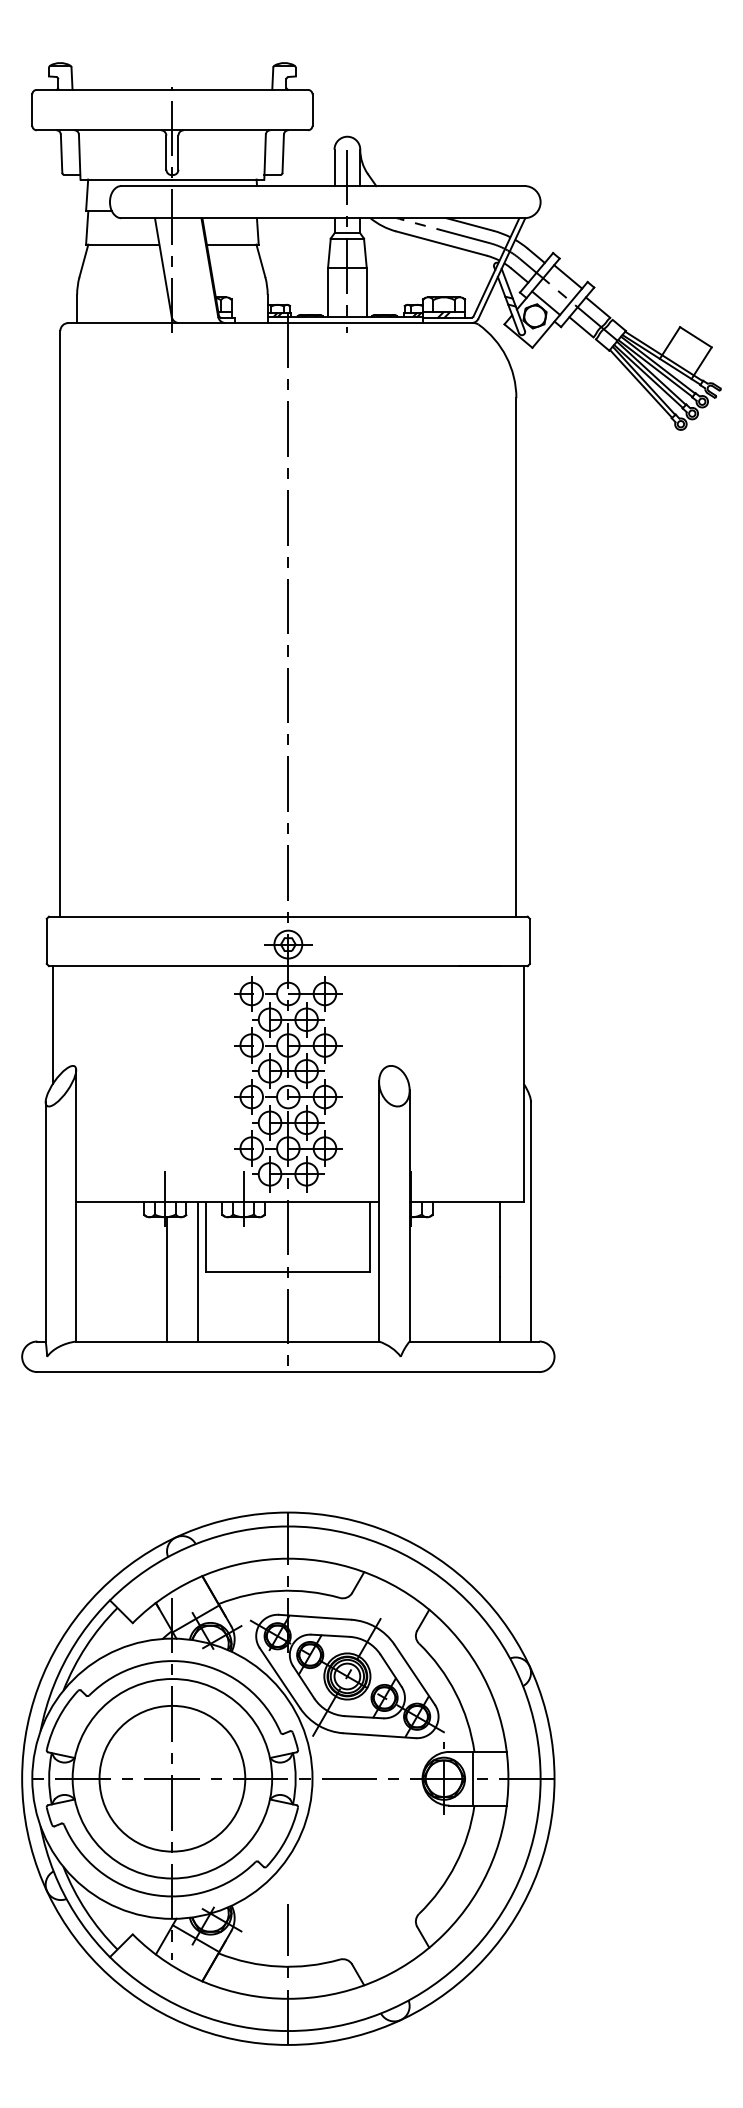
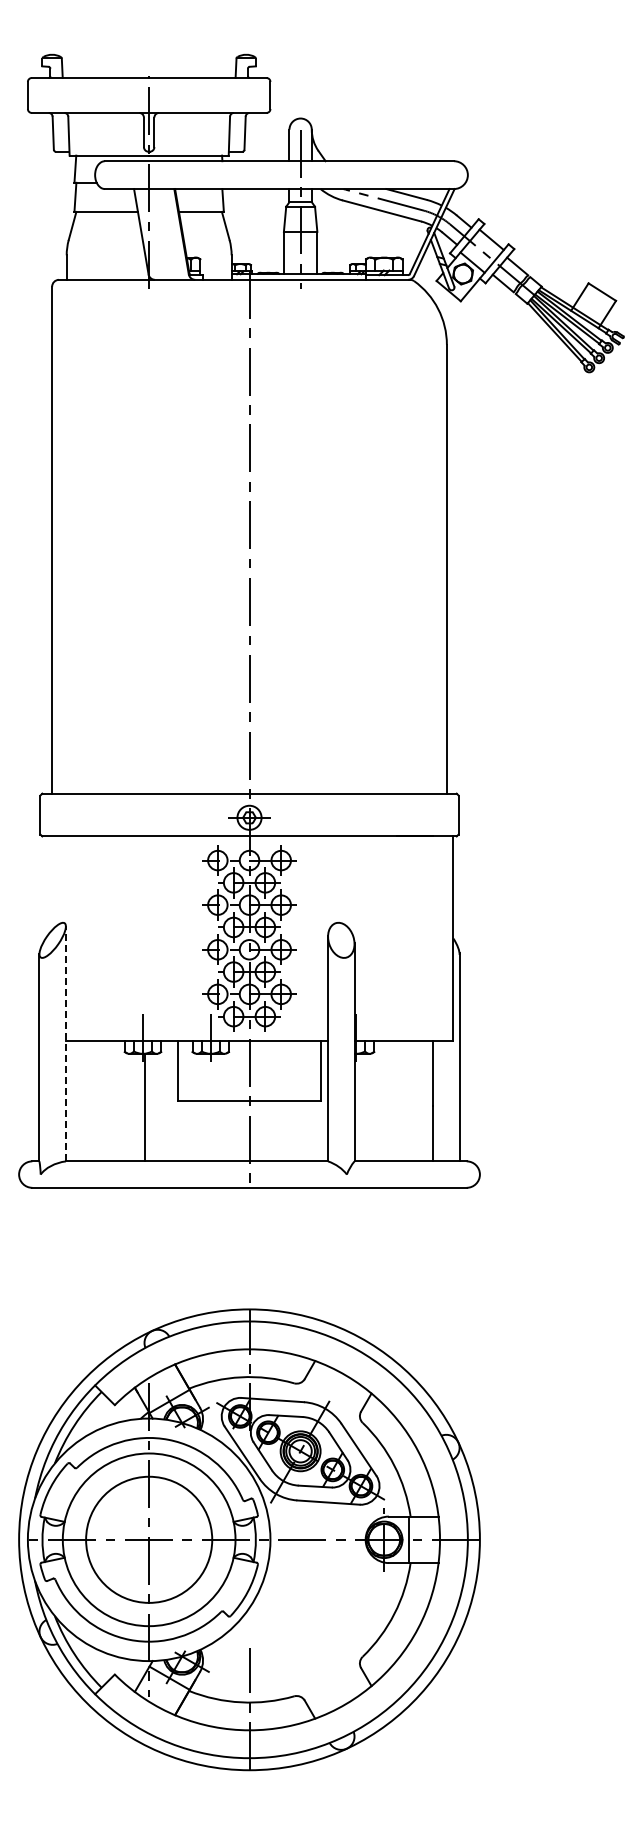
line: (52, 1025) -> (45, 887), removed
line: (75, 1205) -> (65, 1043), solid -> dashed
line: (197, 1271) -> (170, 1100), removed

